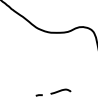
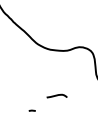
curve: (60, 90) -> (56, 95), moved

